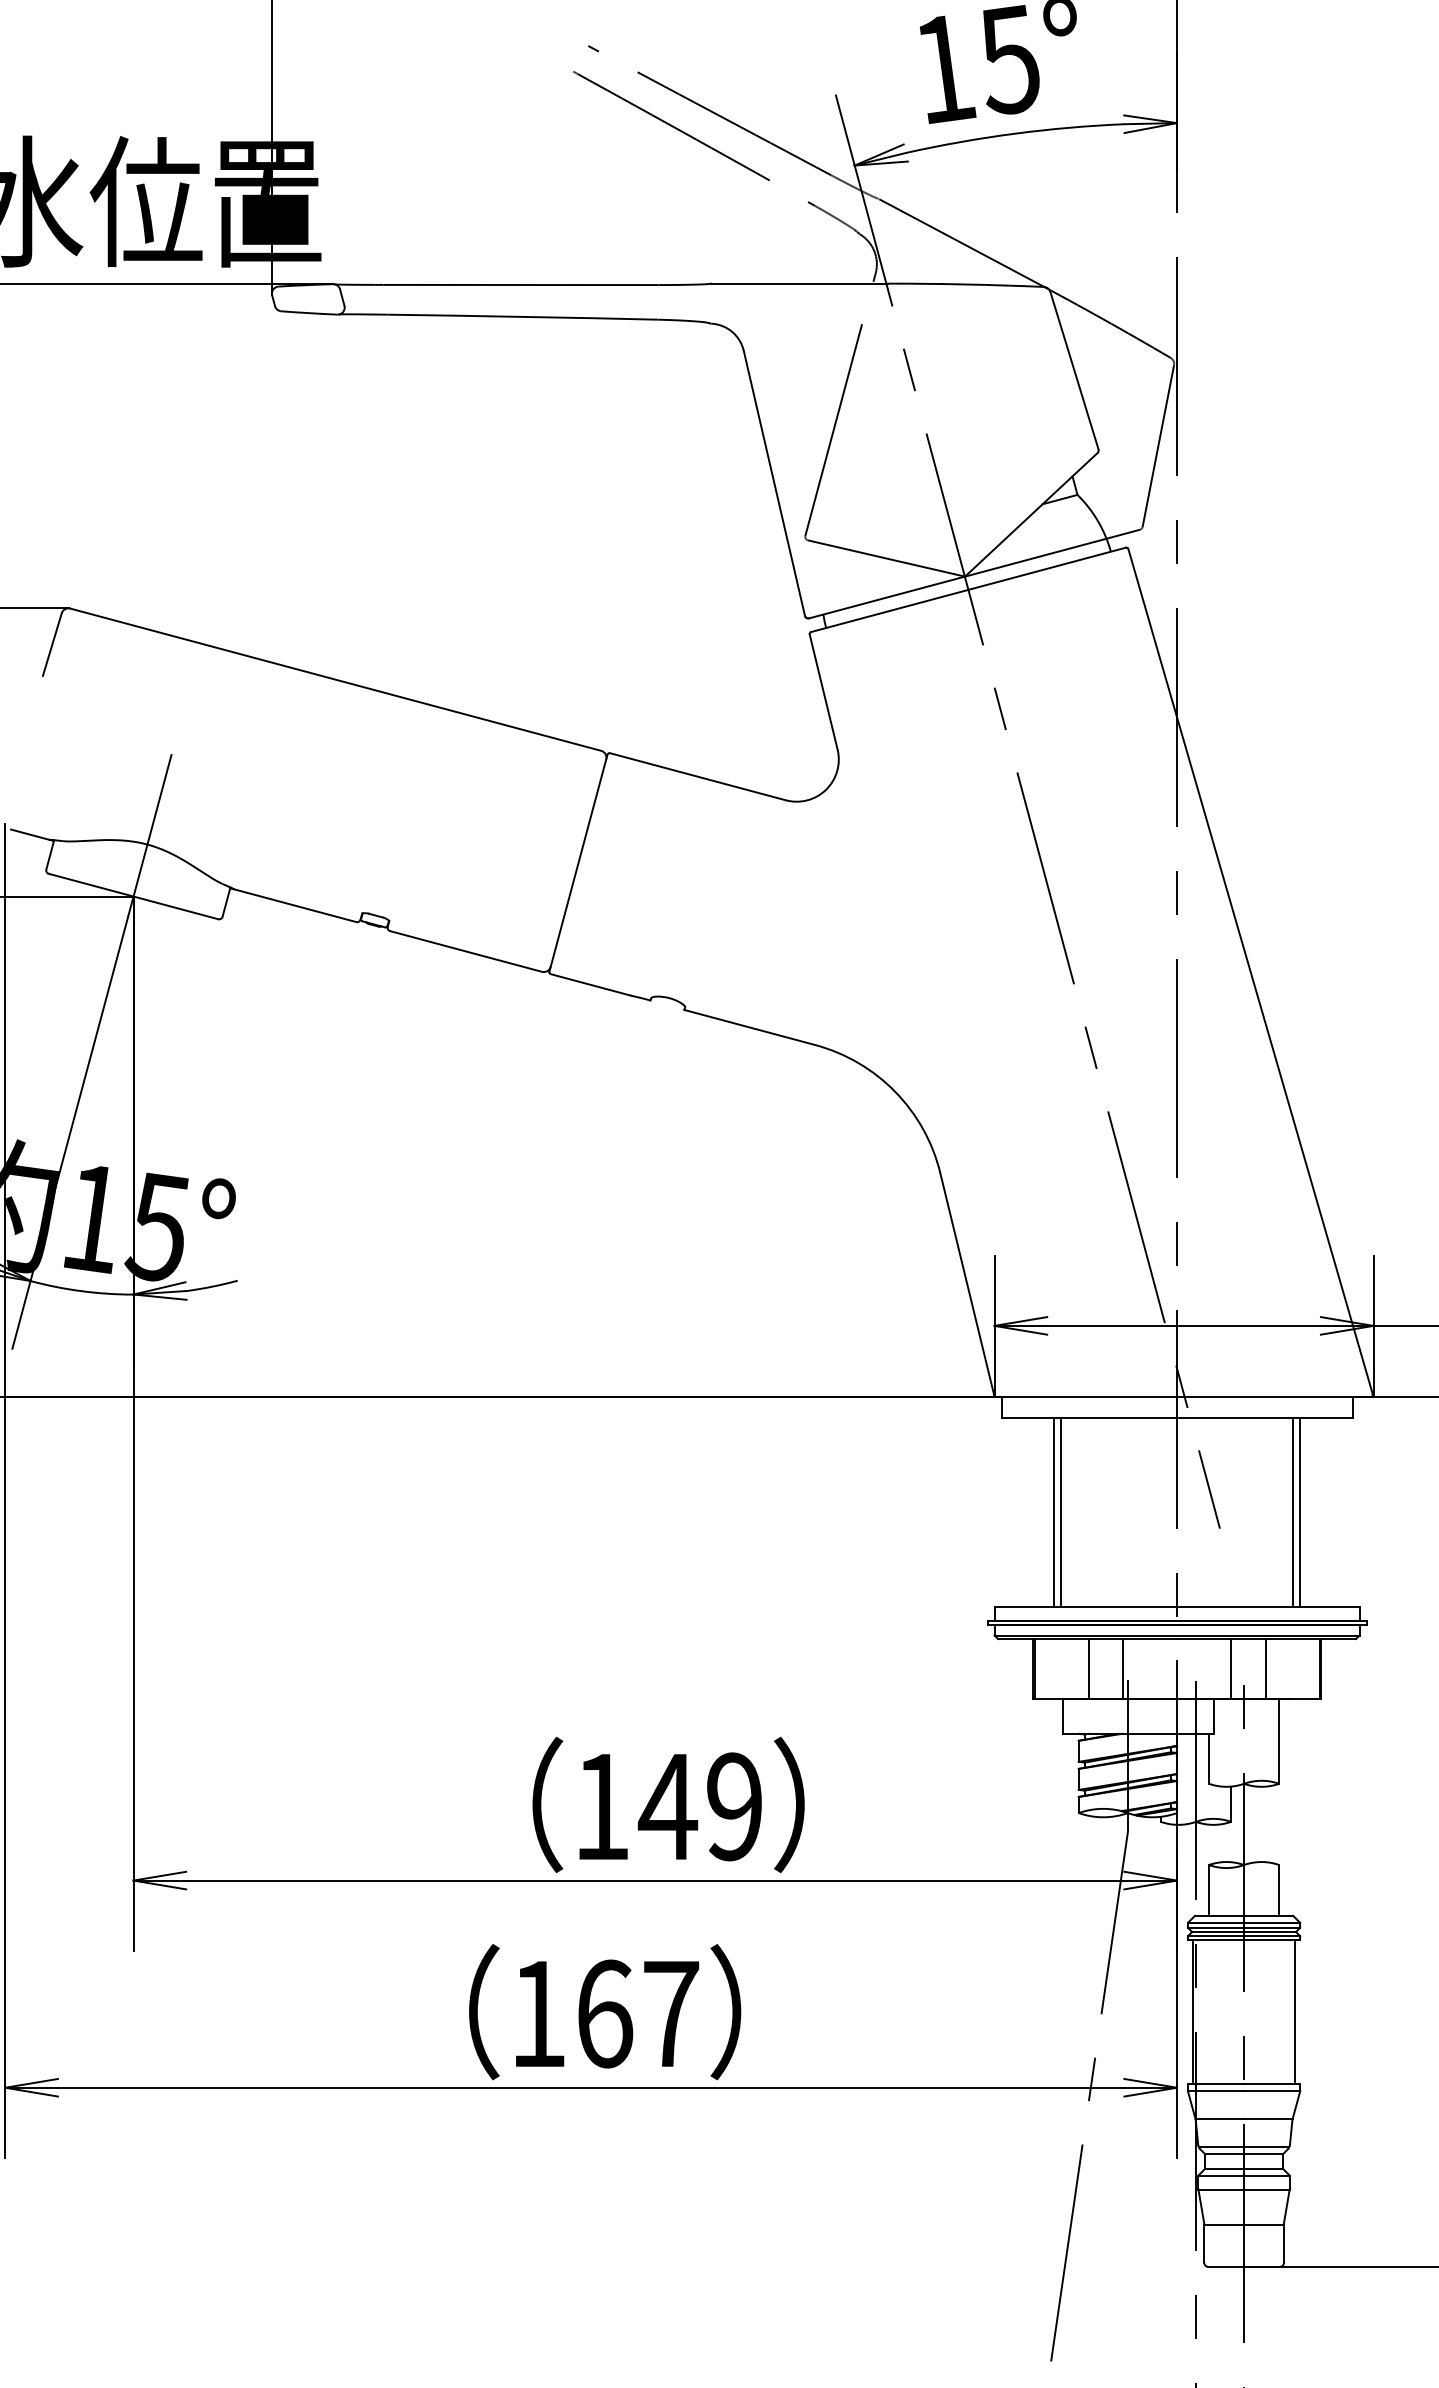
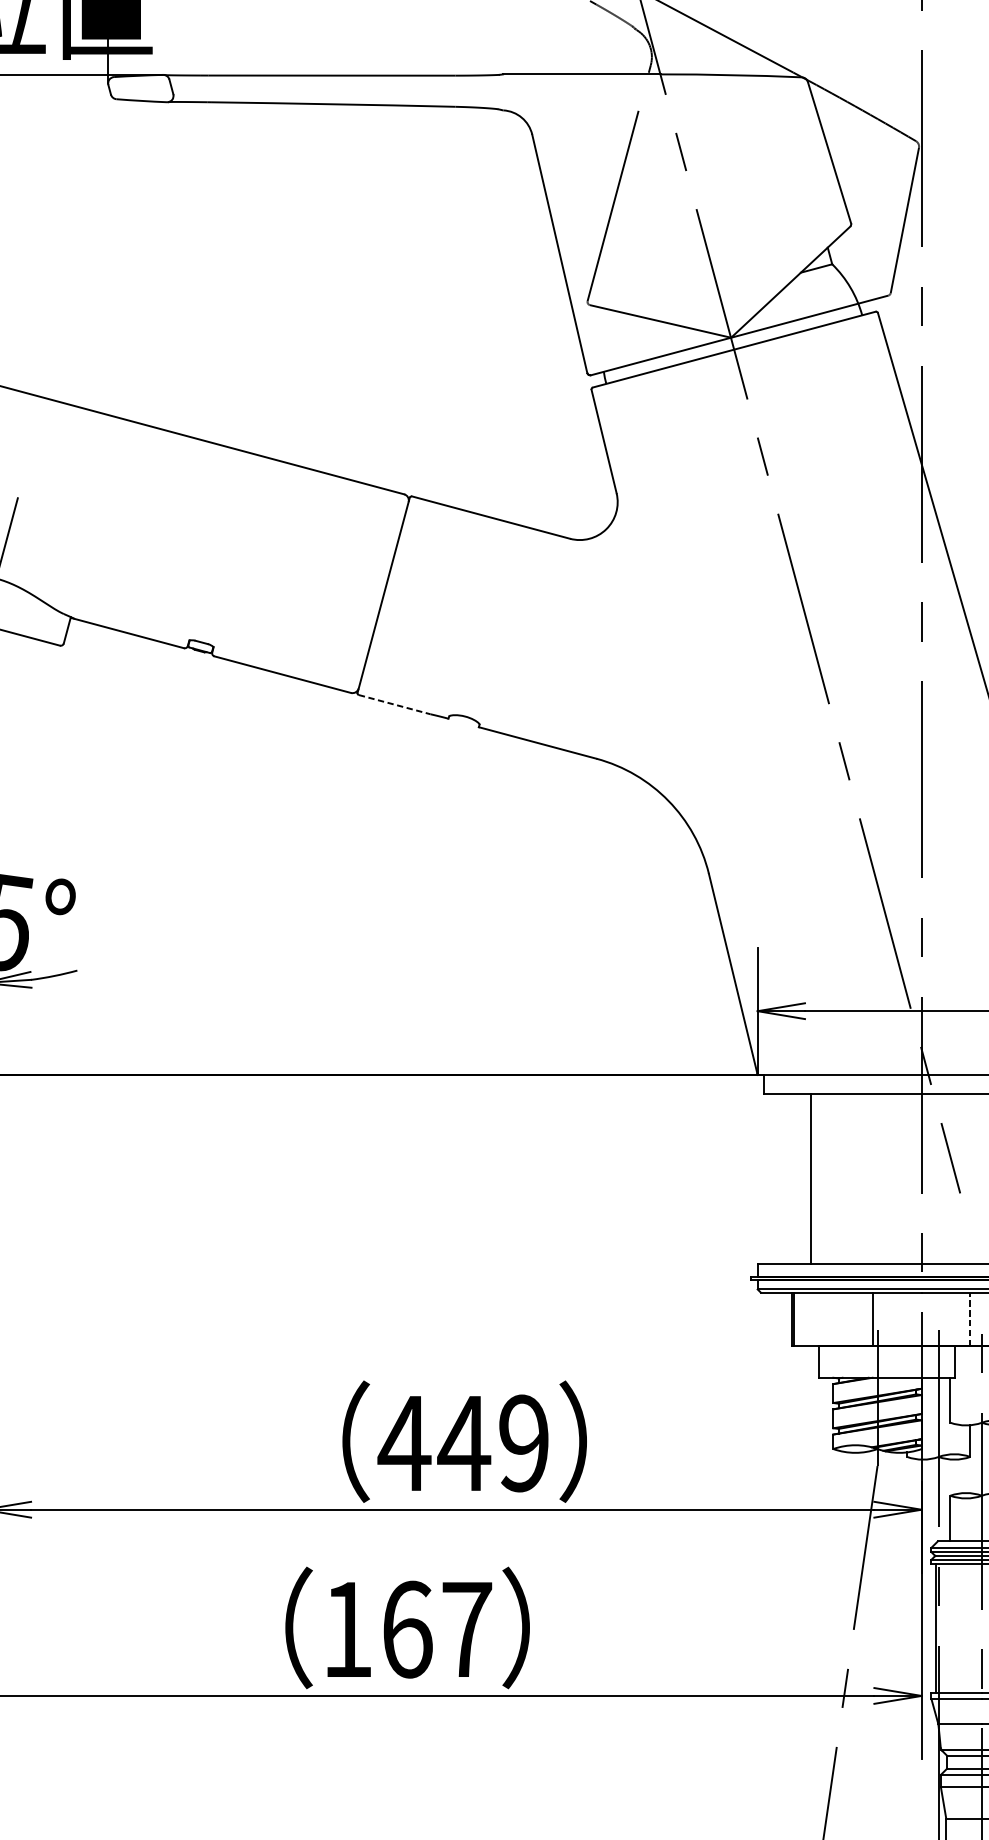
line: (591, 984) -> (395, 704), solid -> dashed
line: (1061, 1512) -> (817, 1178), removed
line: (1088, 1668) -> (842, 1319), removed
line: (1231, 1668) -> (970, 1319), solid -> dashed
text: (601, 1806) -> (404, 1443), 149 -> 449

